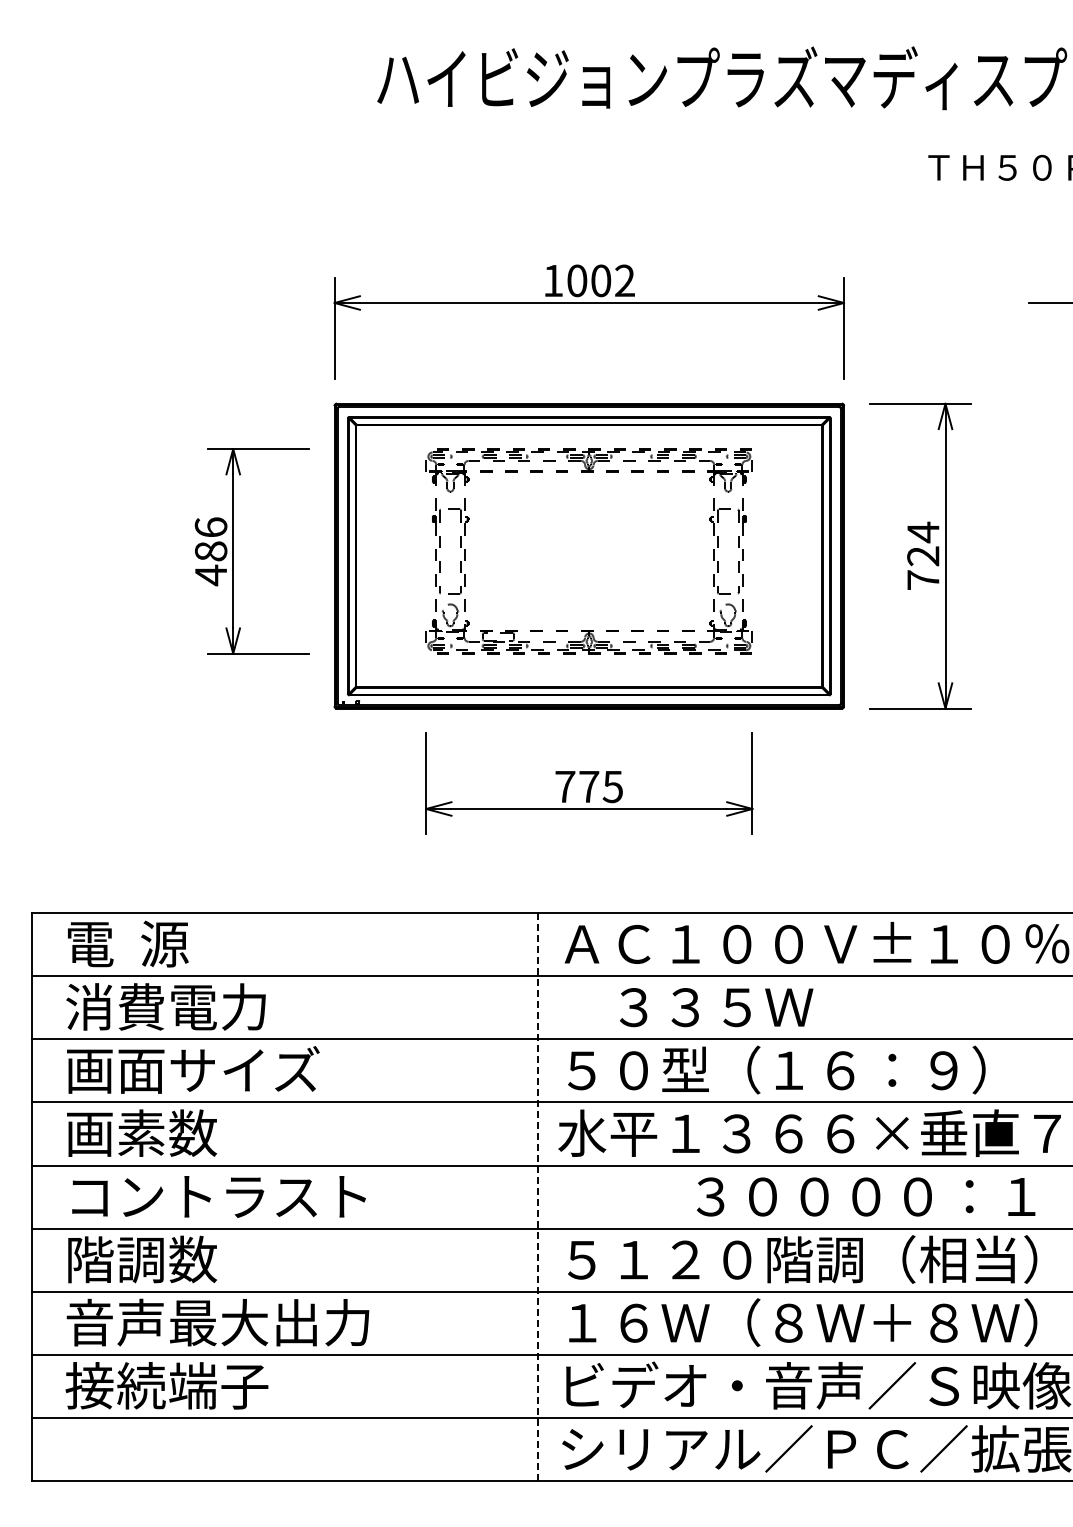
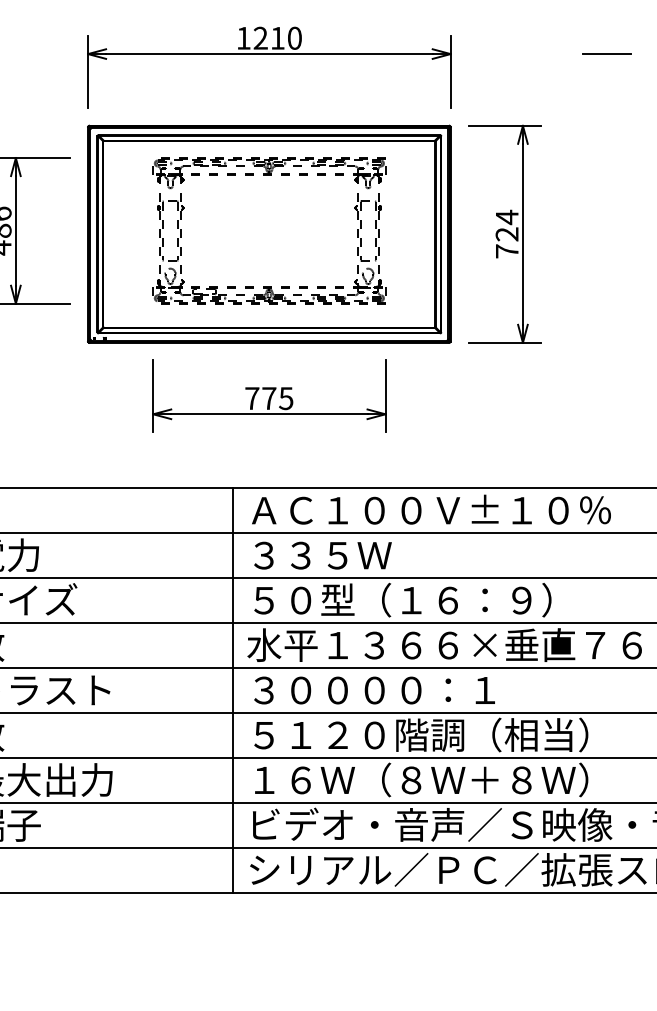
text: (600, 280) -> (277, 38), 1002 -> 1210
text: (716, 1007) -> (322, 555), moved
text: (866, 1196) -> (374, 690), moved
line: (537, 1197) -> (232, 690), dashed -> solid

